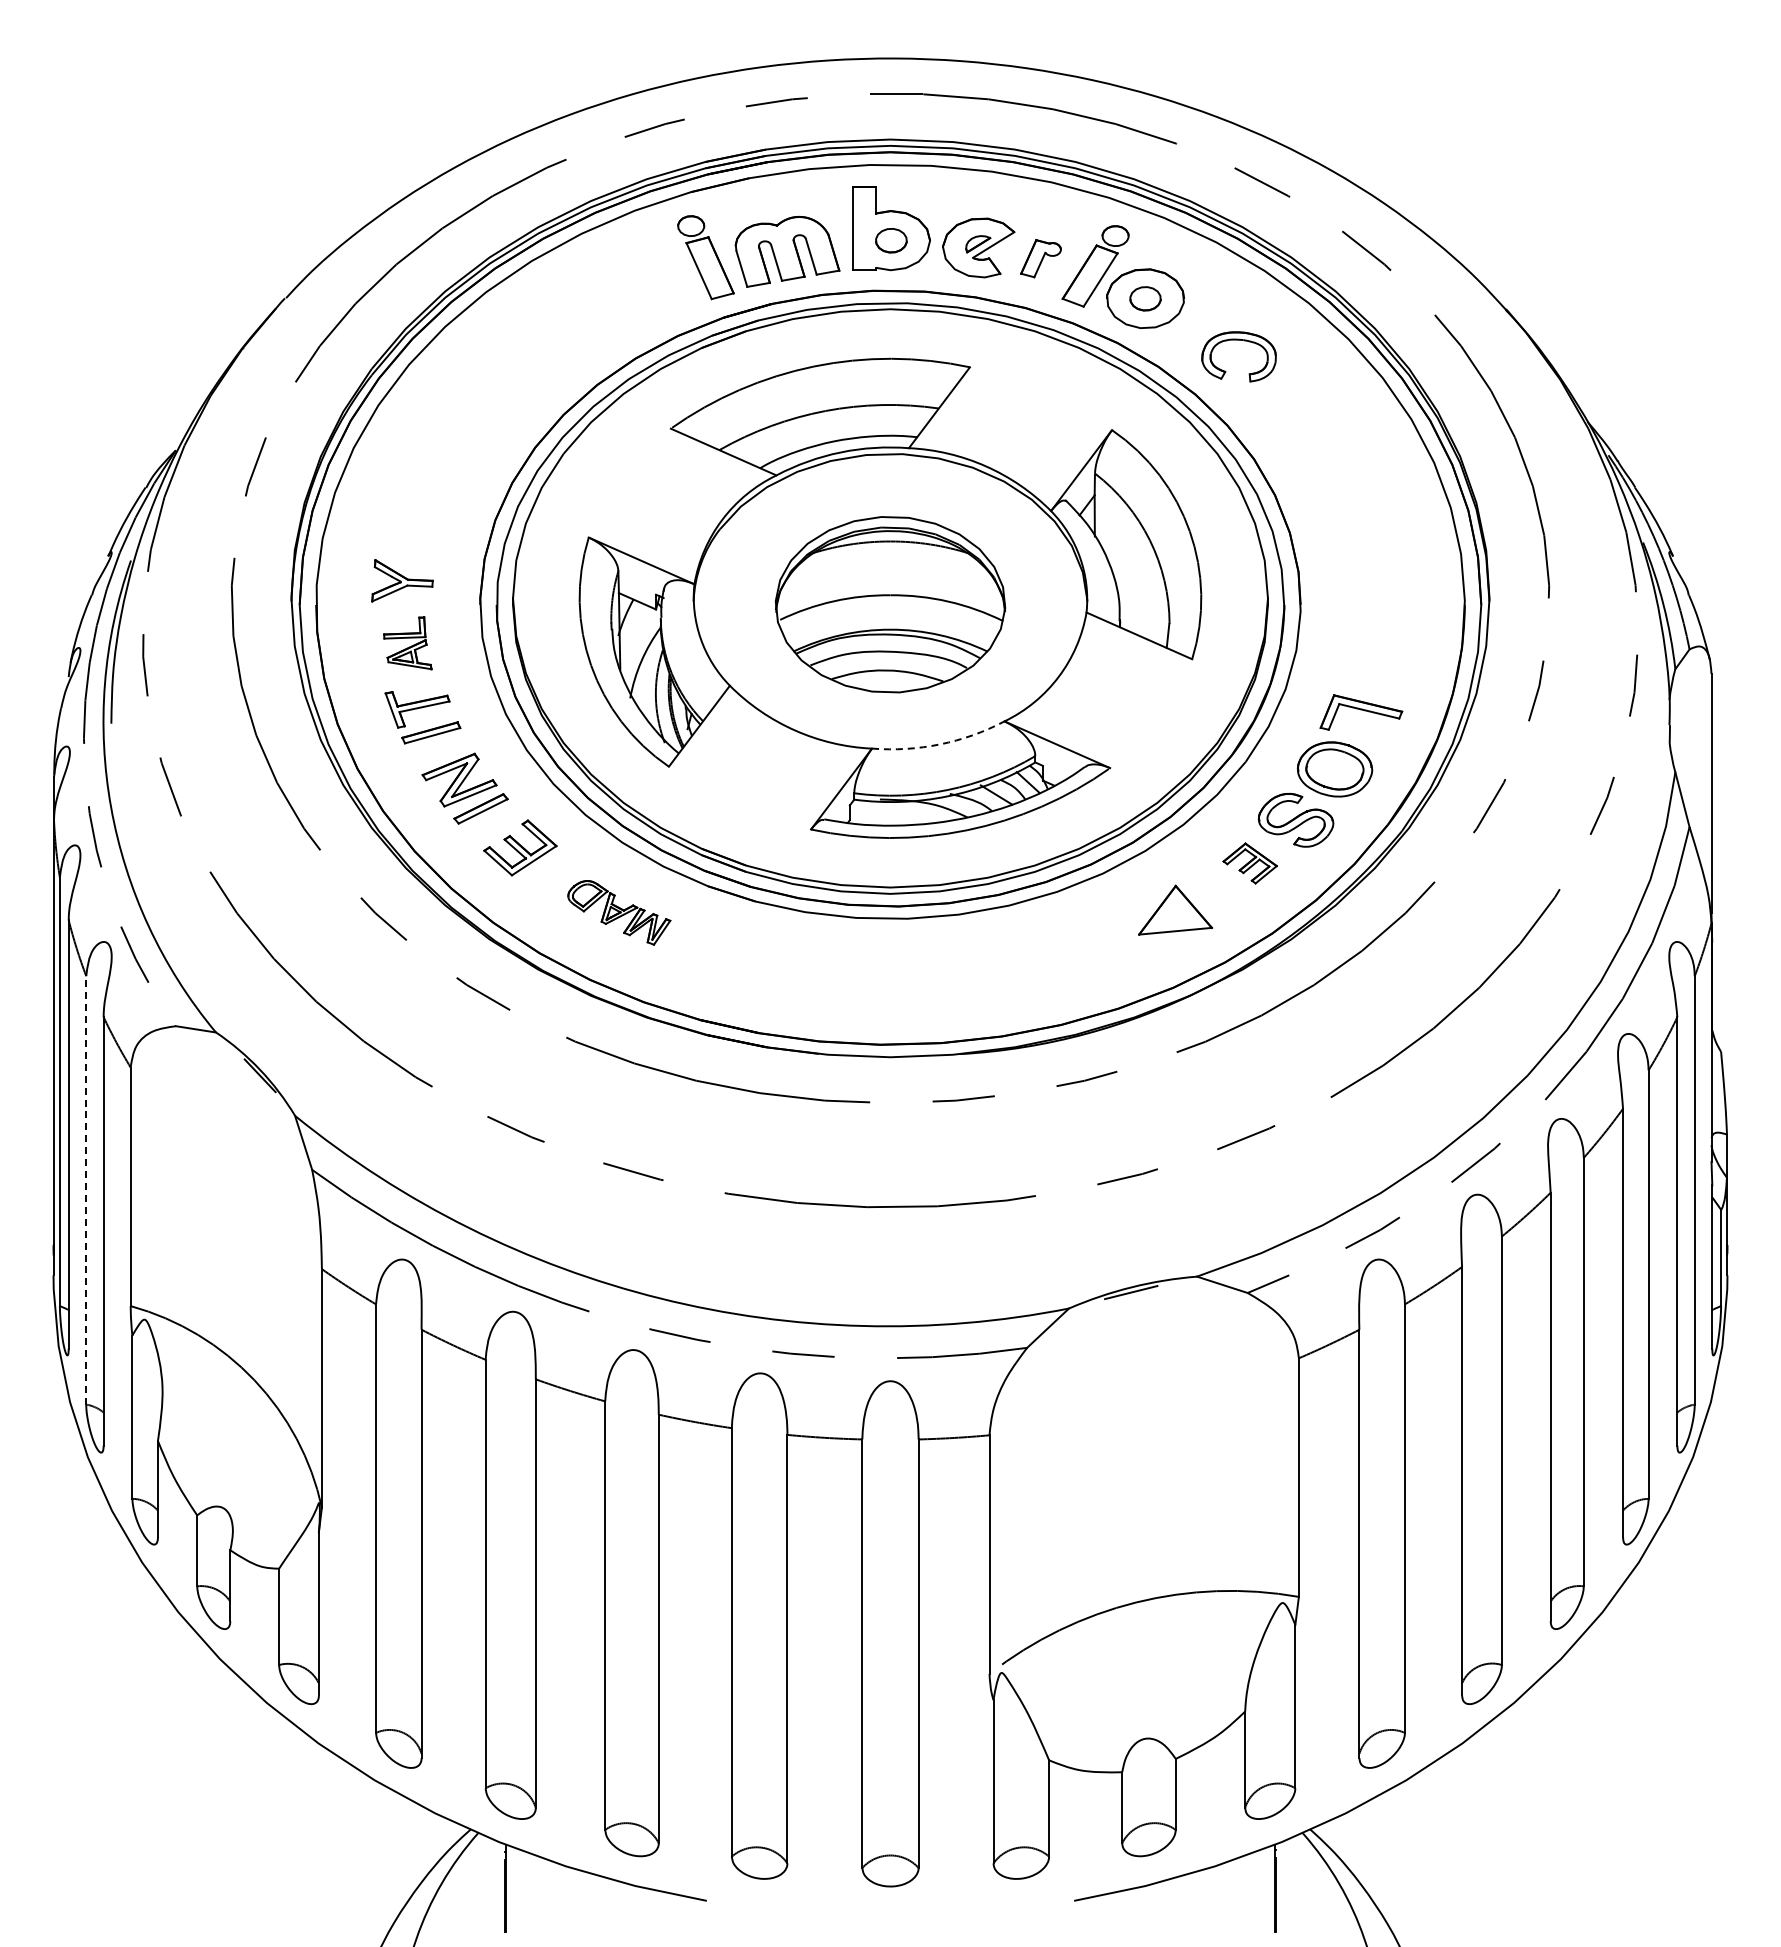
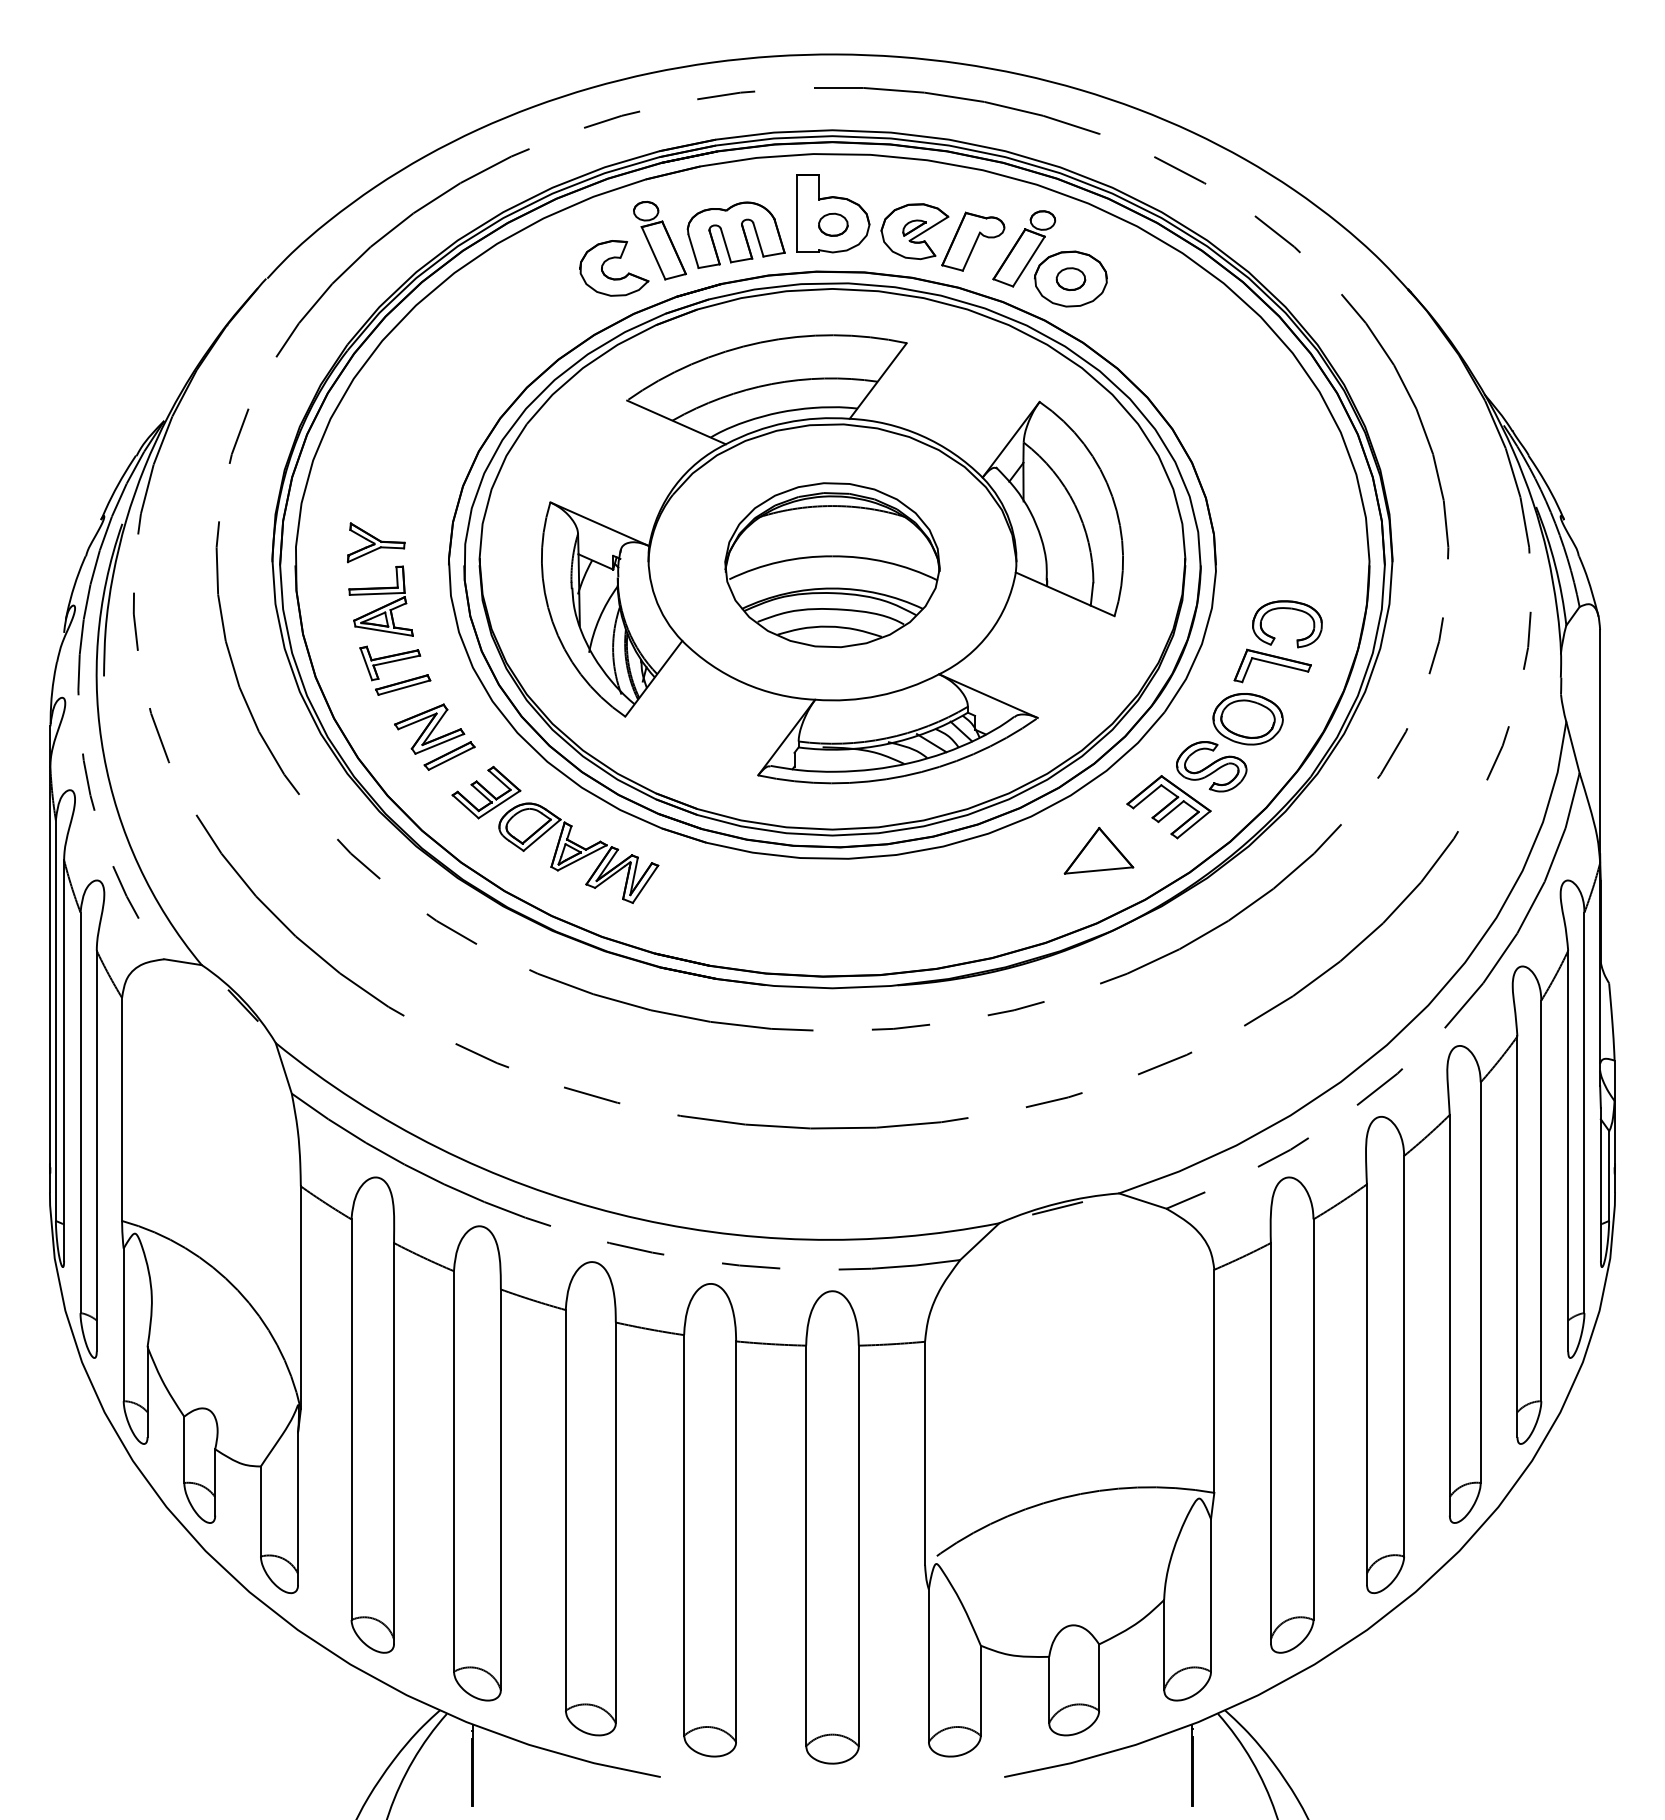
part: (1040, 258) -> (972, 241), size x1.67
part: (652, 296) -> (609, 277), added
part: (1238, 340) -> (1286, 608), moved
part: (407, 643) -> (380, 601), size x1.43
arc: (940, 744) -> (879, 695), dashed -> solid
part: (1249, 863) -> (1168, 807), size x1.67
part: (619, 912) -> (579, 852), size x1.67
line: (86, 1189) -> (80, 1111), dashed -> solid

